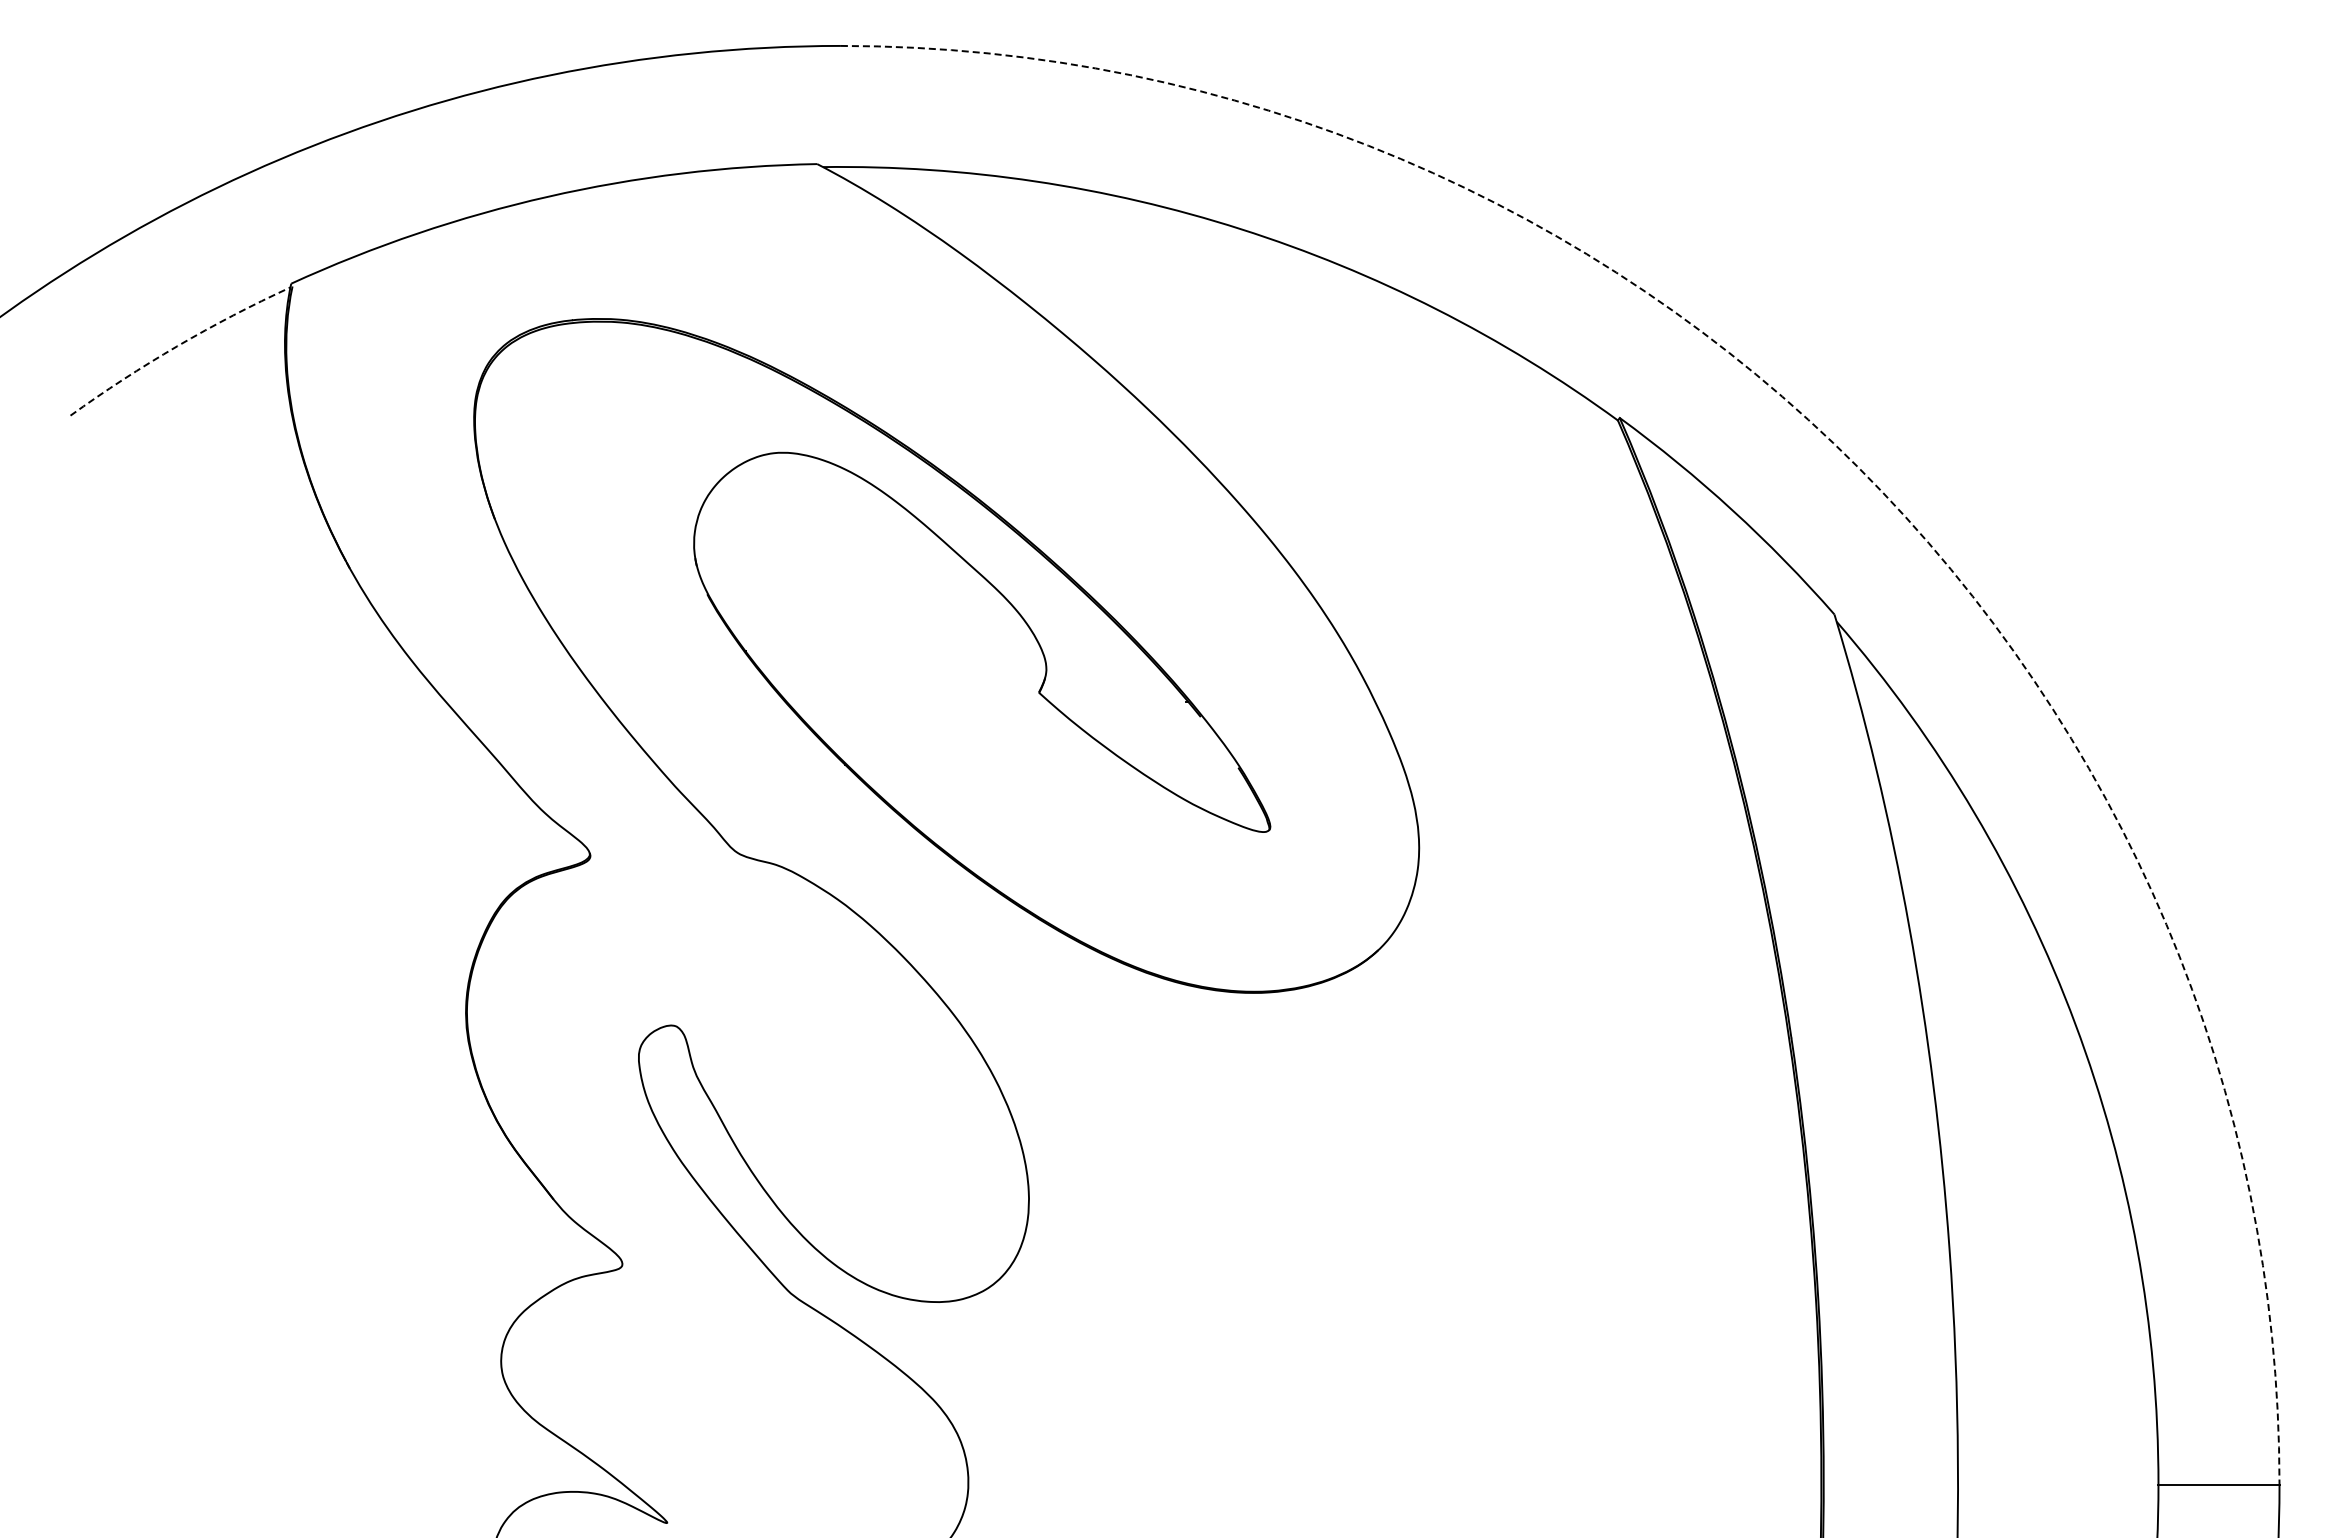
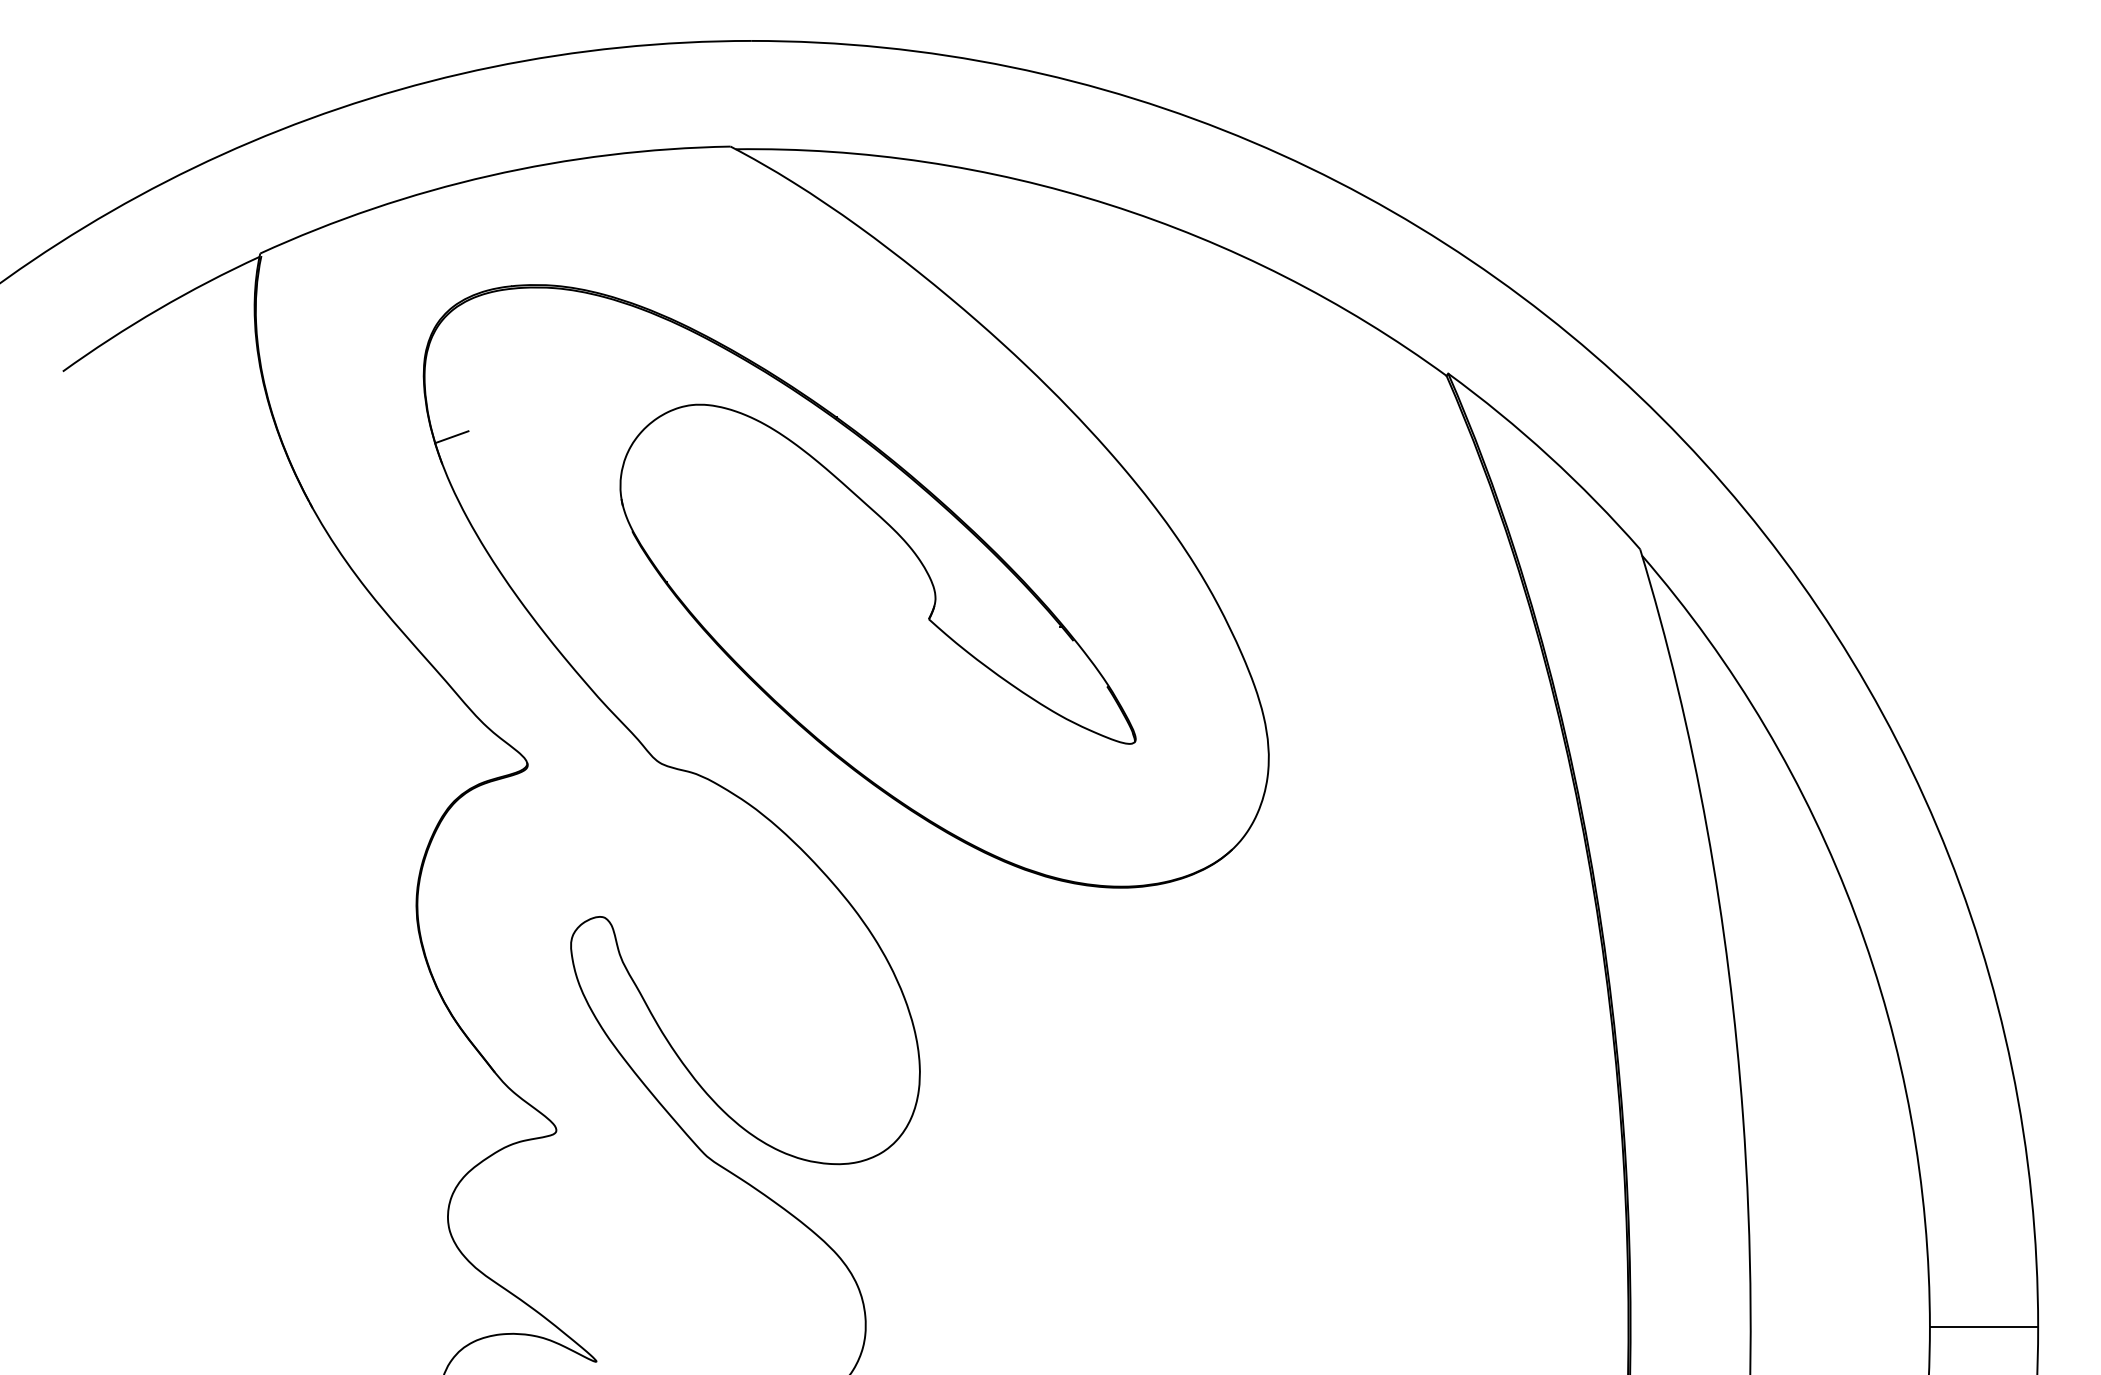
arc: (177, 346) -> (158, 309), dashed -> solid
arc: (1858, 467) -> (1661, 417), dashed -> solid
line: (505, 488) -> (451, 436), added

